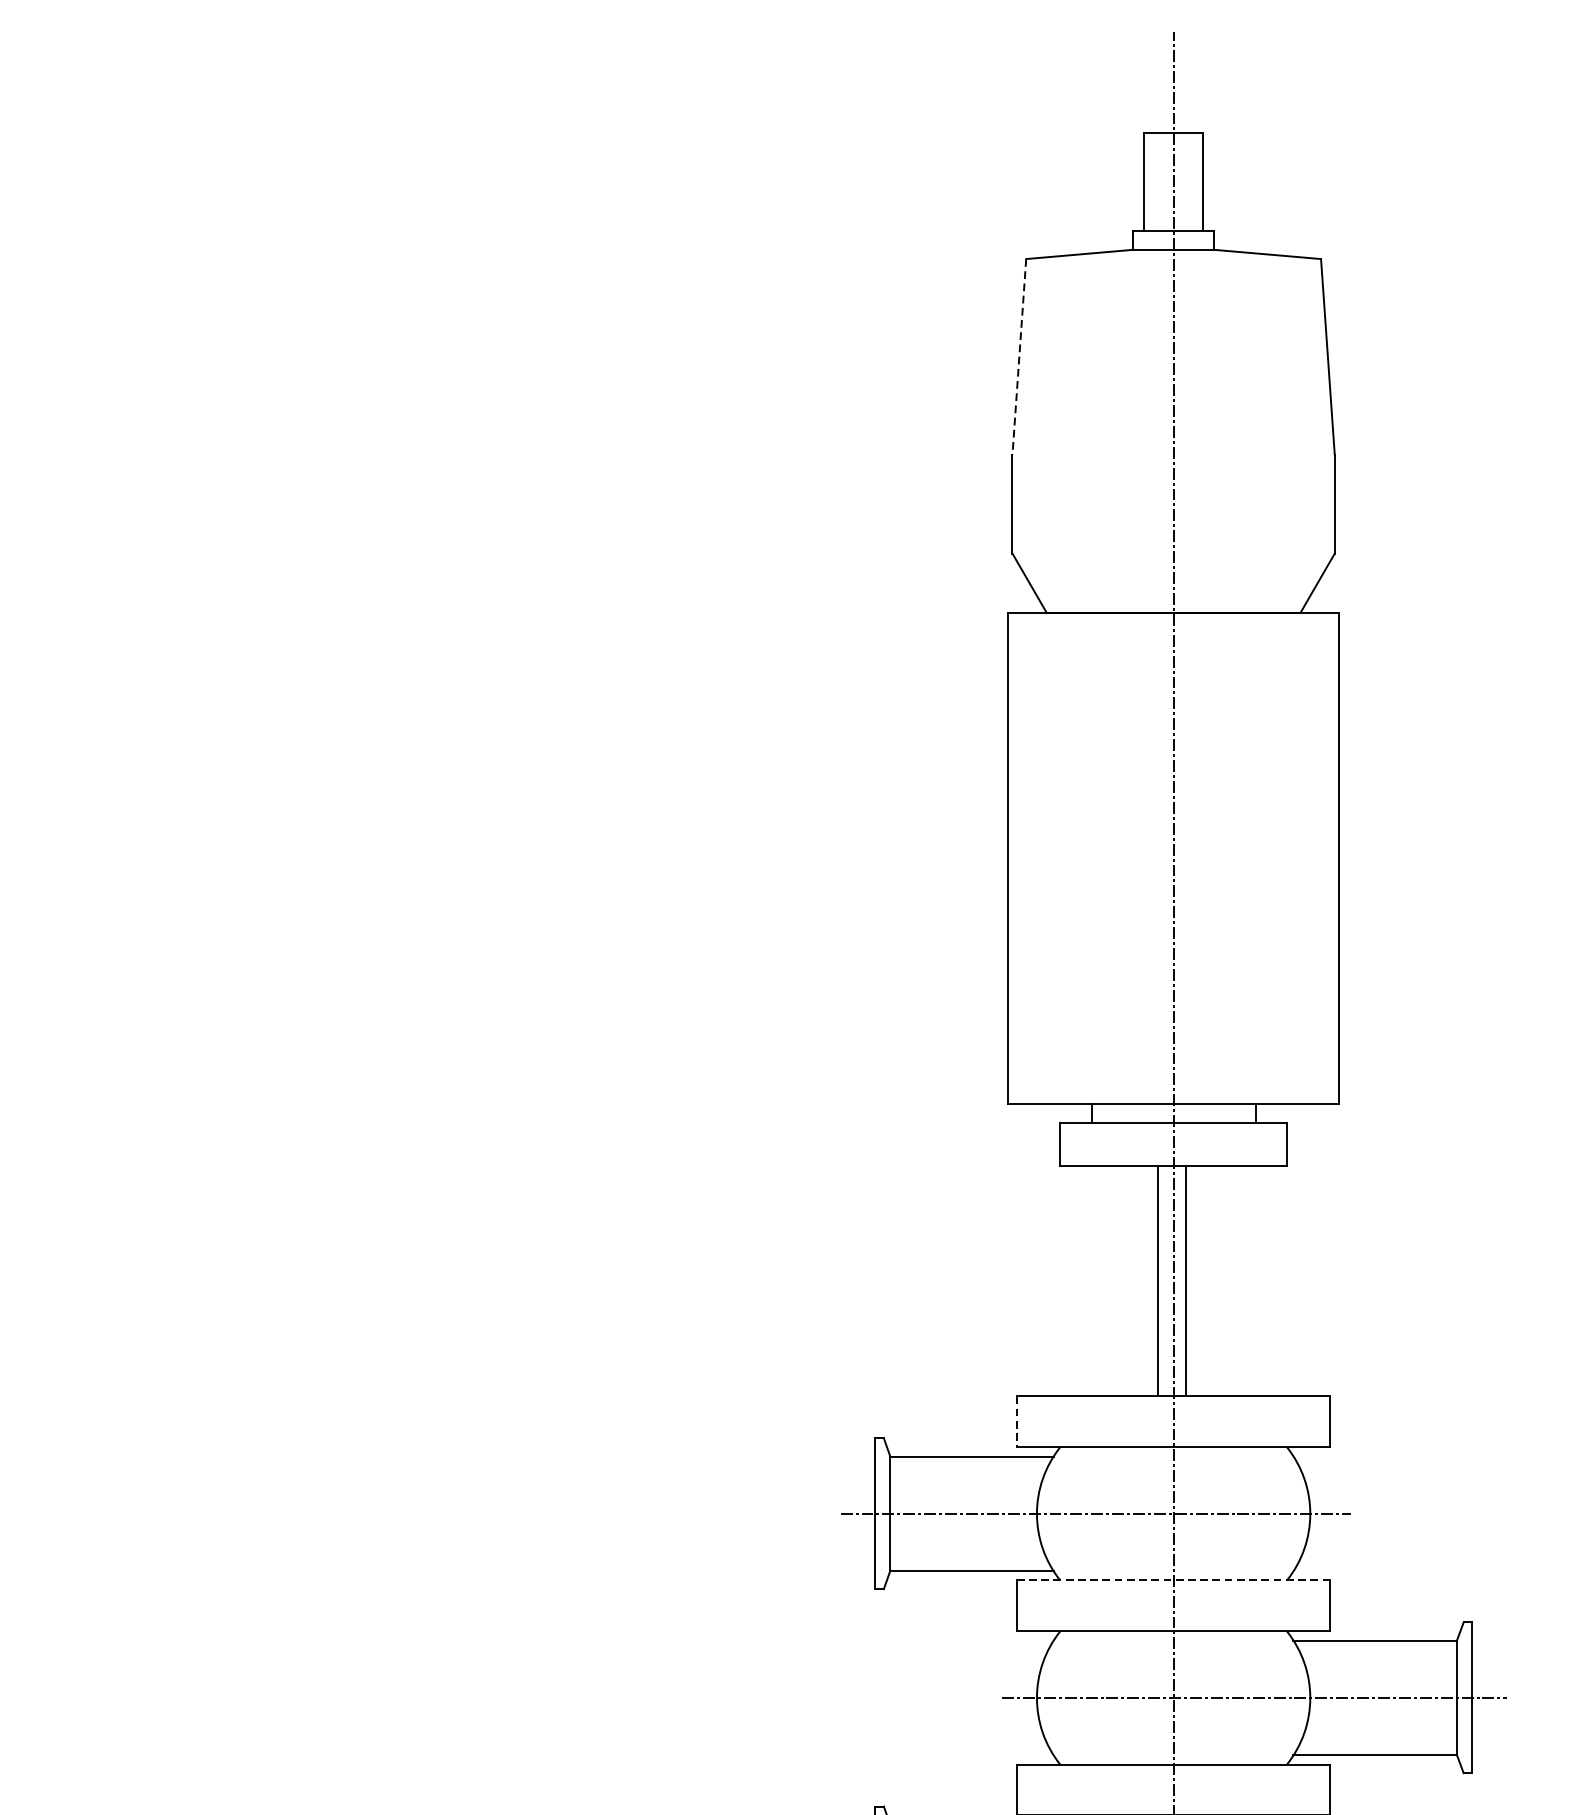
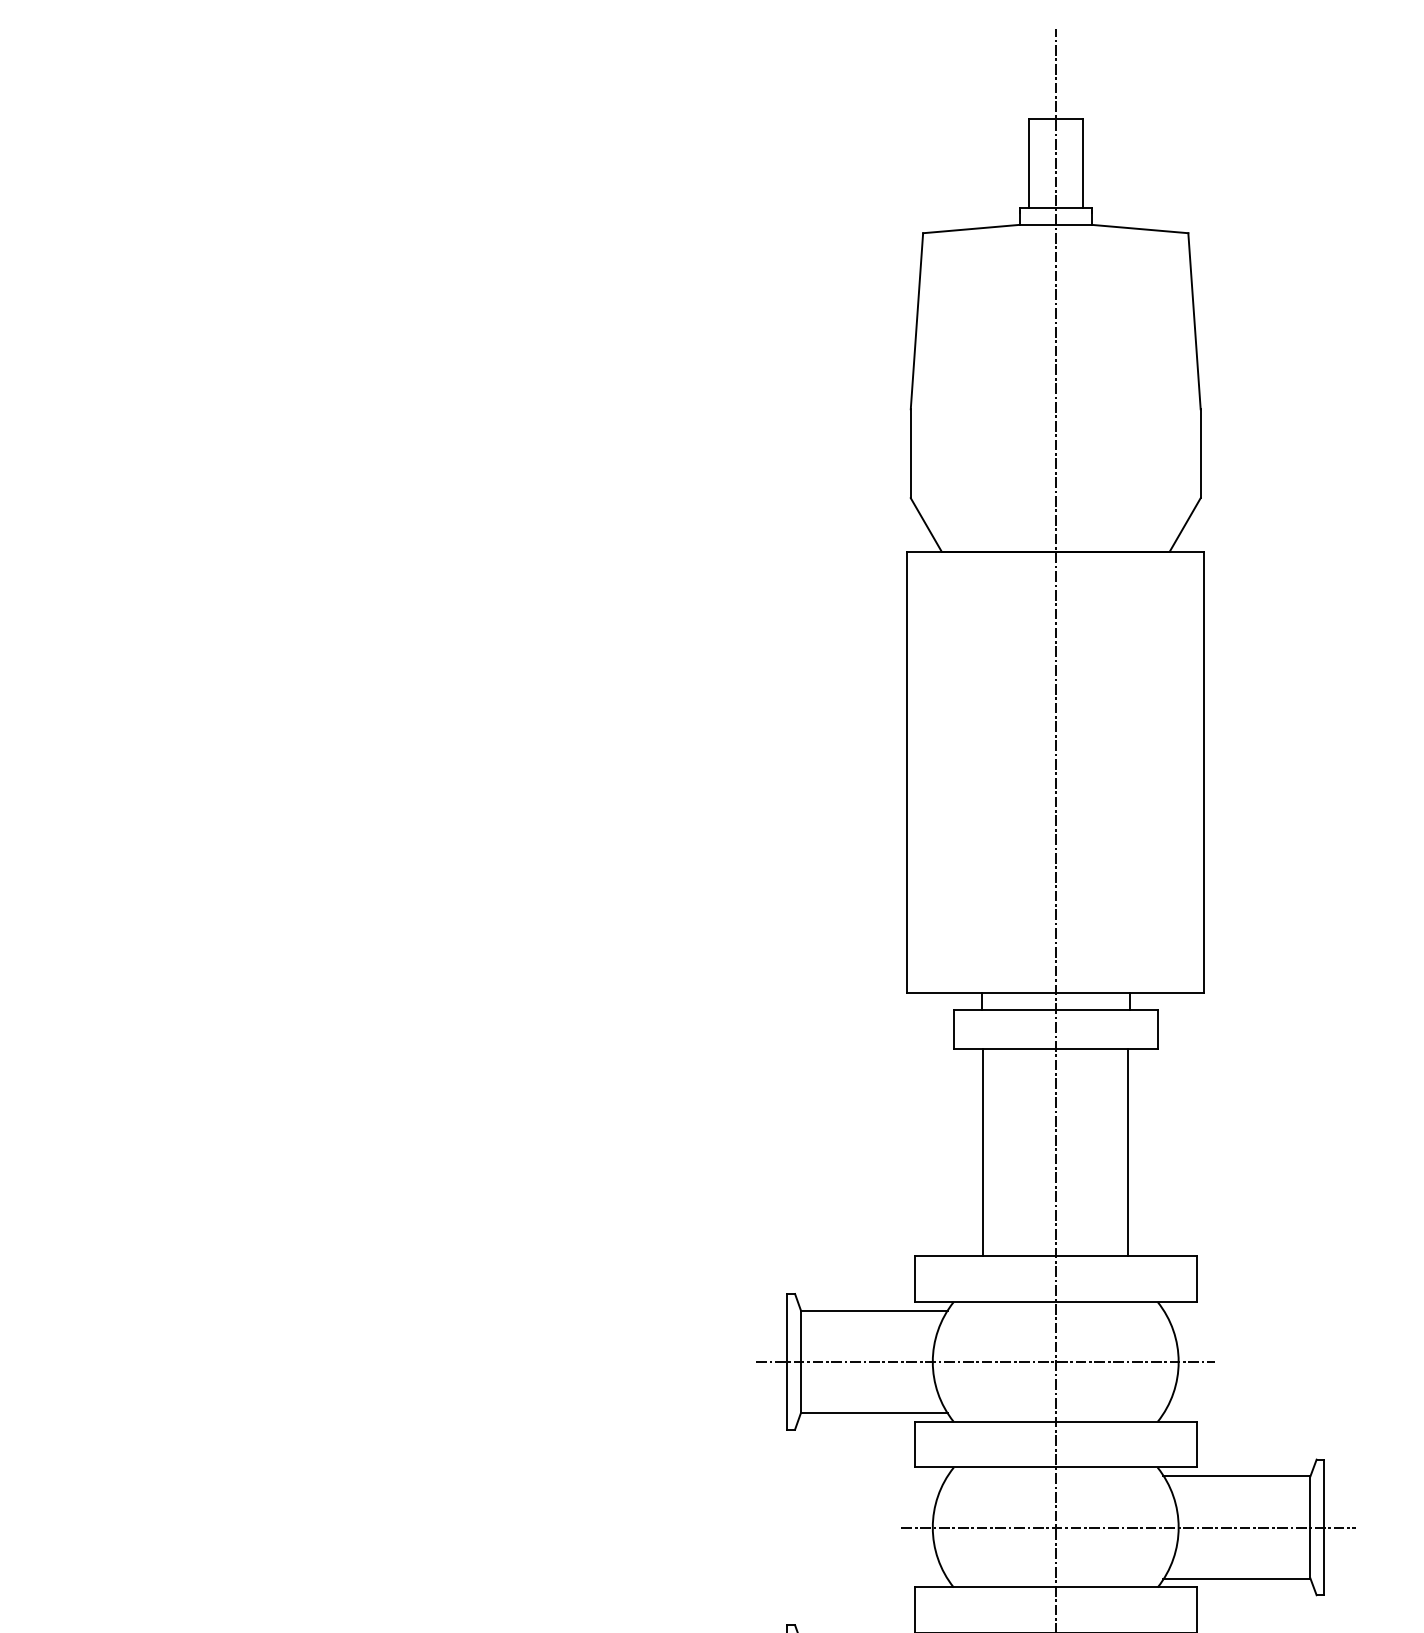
line: (1018, 357) -> (916, 321), dashed -> solid
line: (1157, 1281) -> (983, 1152), moved
line: (1186, 1281) -> (1128, 1152), moved
line: (1016, 1422) -> (914, 1279), dashed -> solid
line: (1173, 1580) -> (1055, 1421), dashed -> solid

